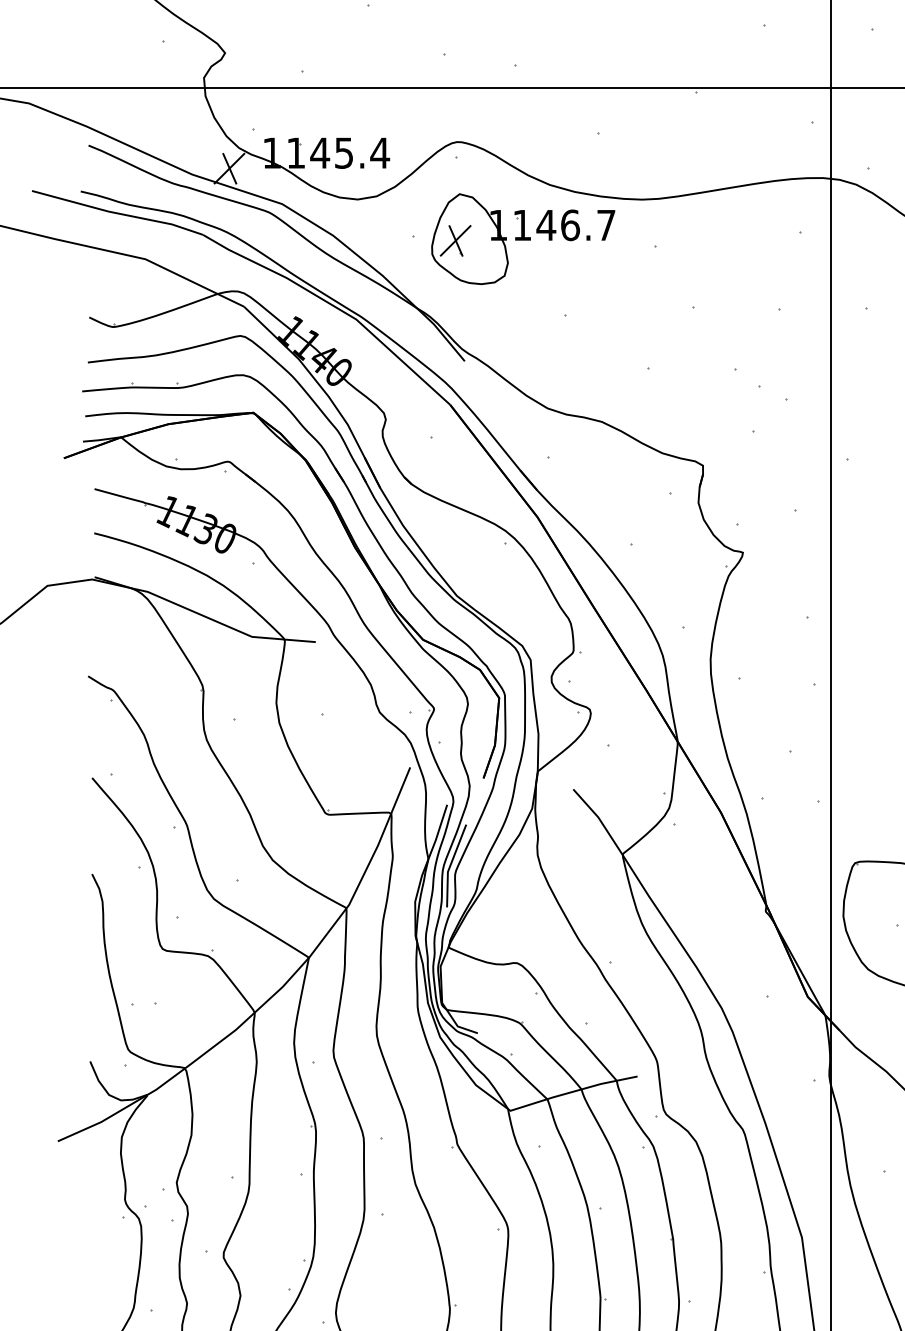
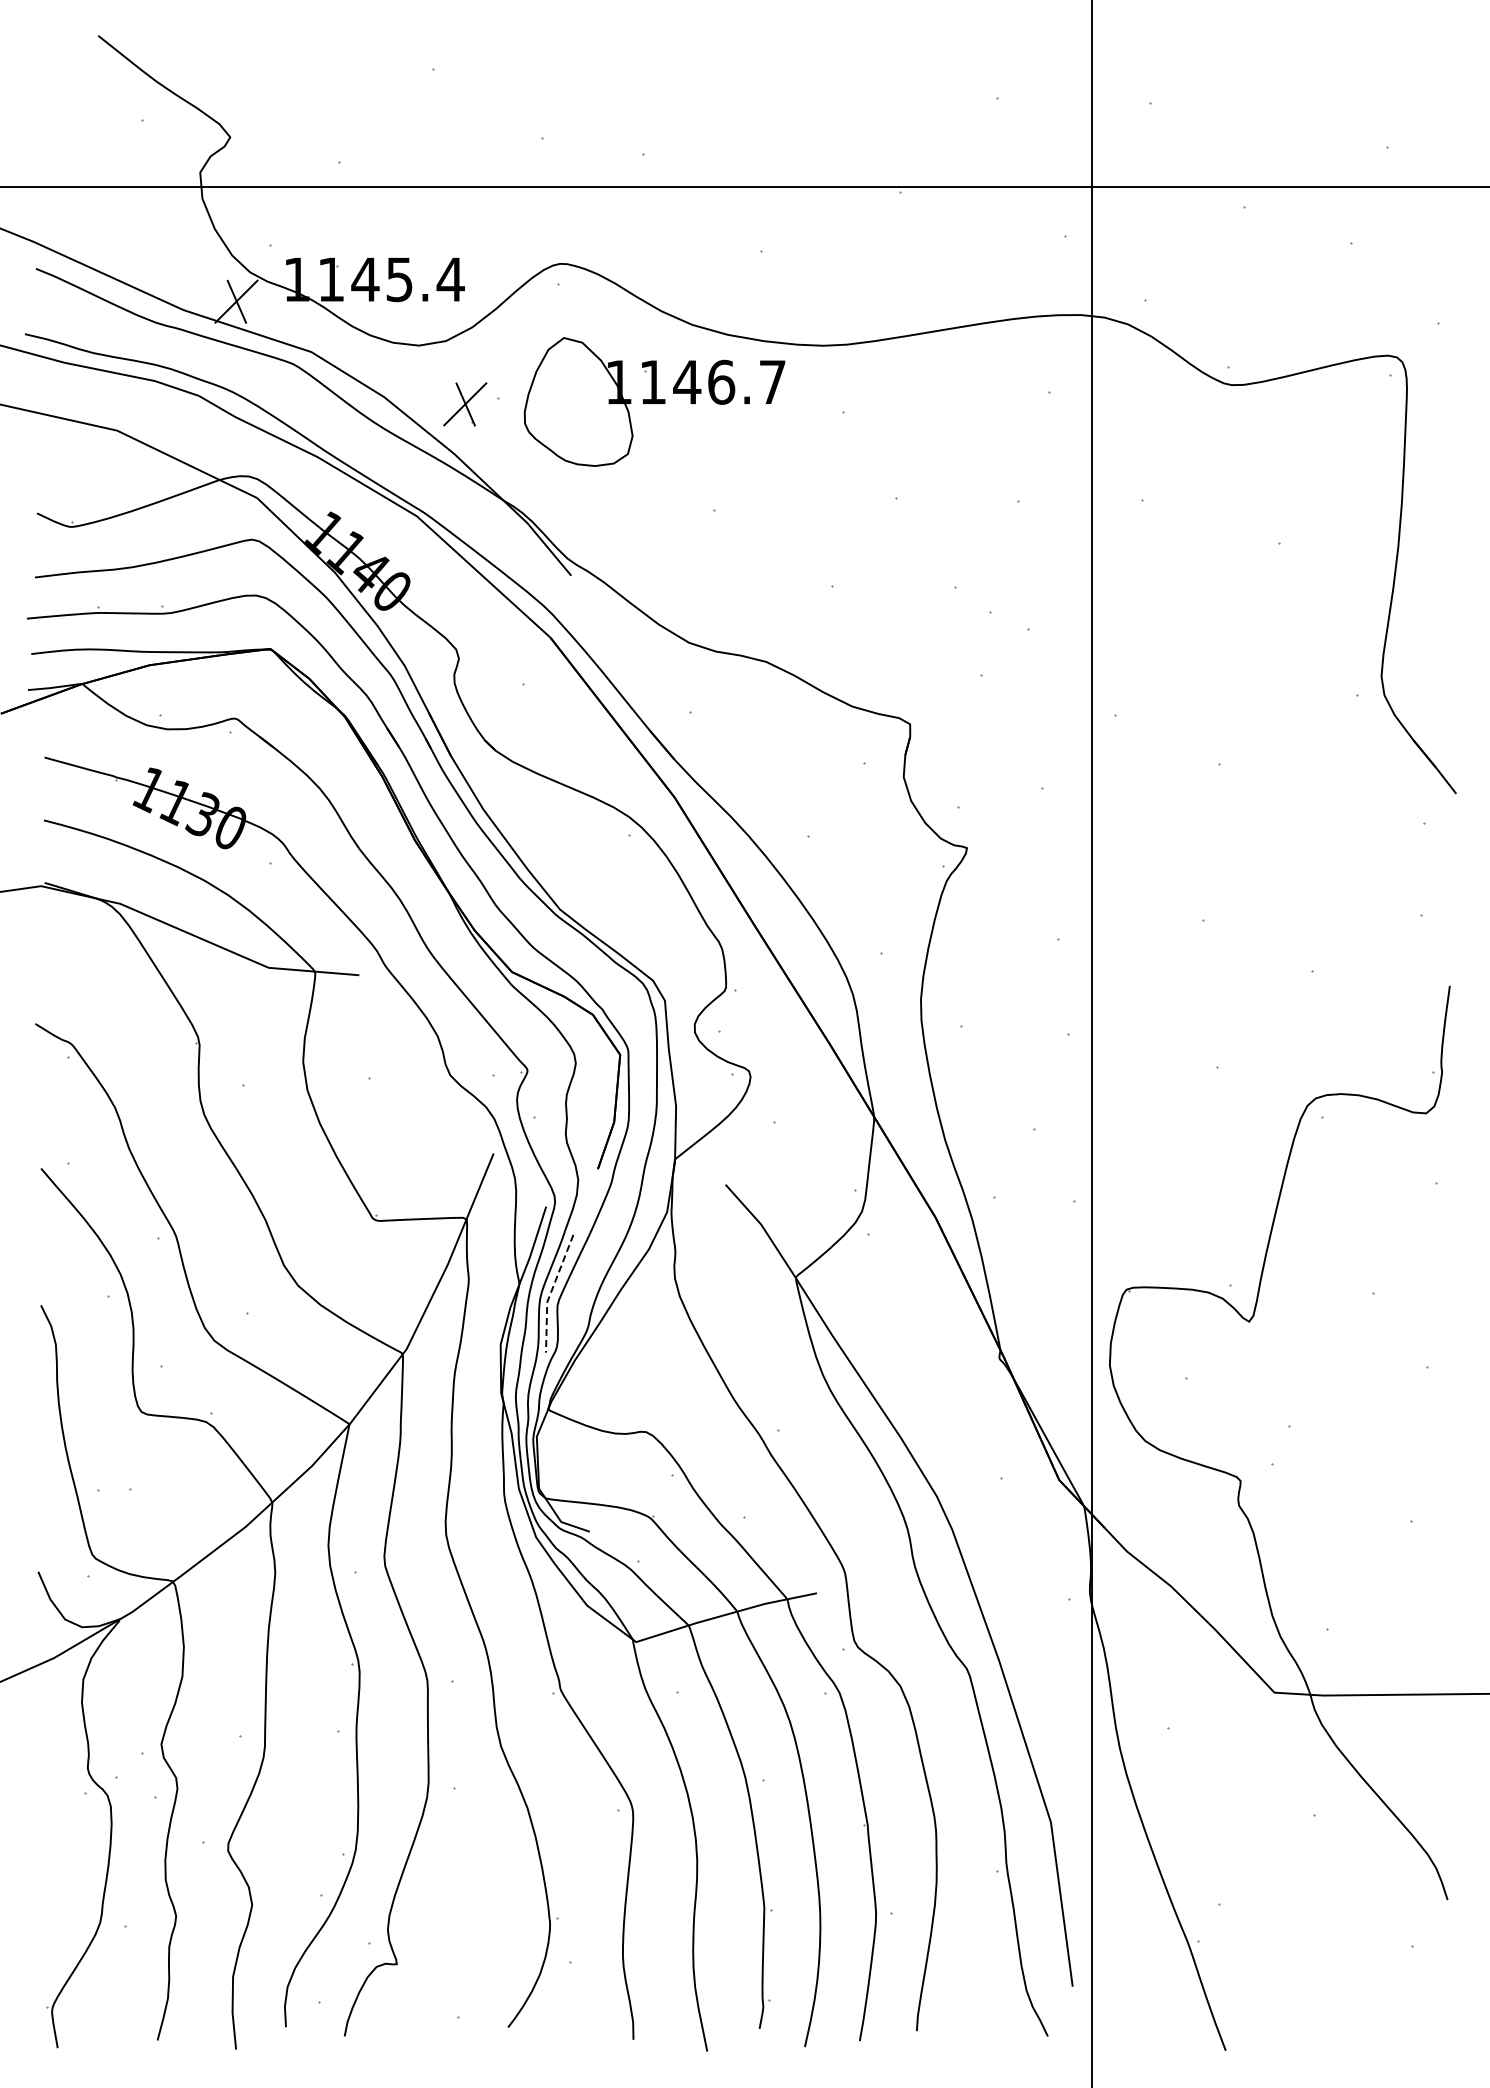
part: (455, 240) -> (465, 404), moved
line: (450, 865) -> (550, 1293), solid -> dashed

